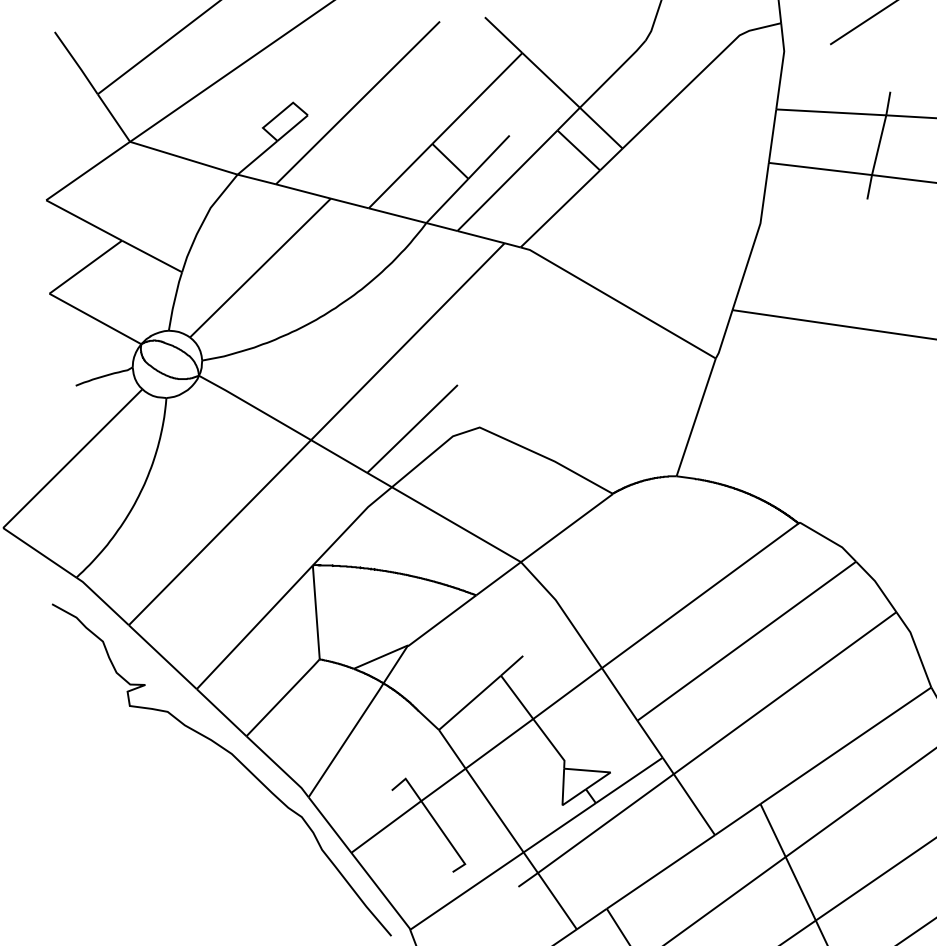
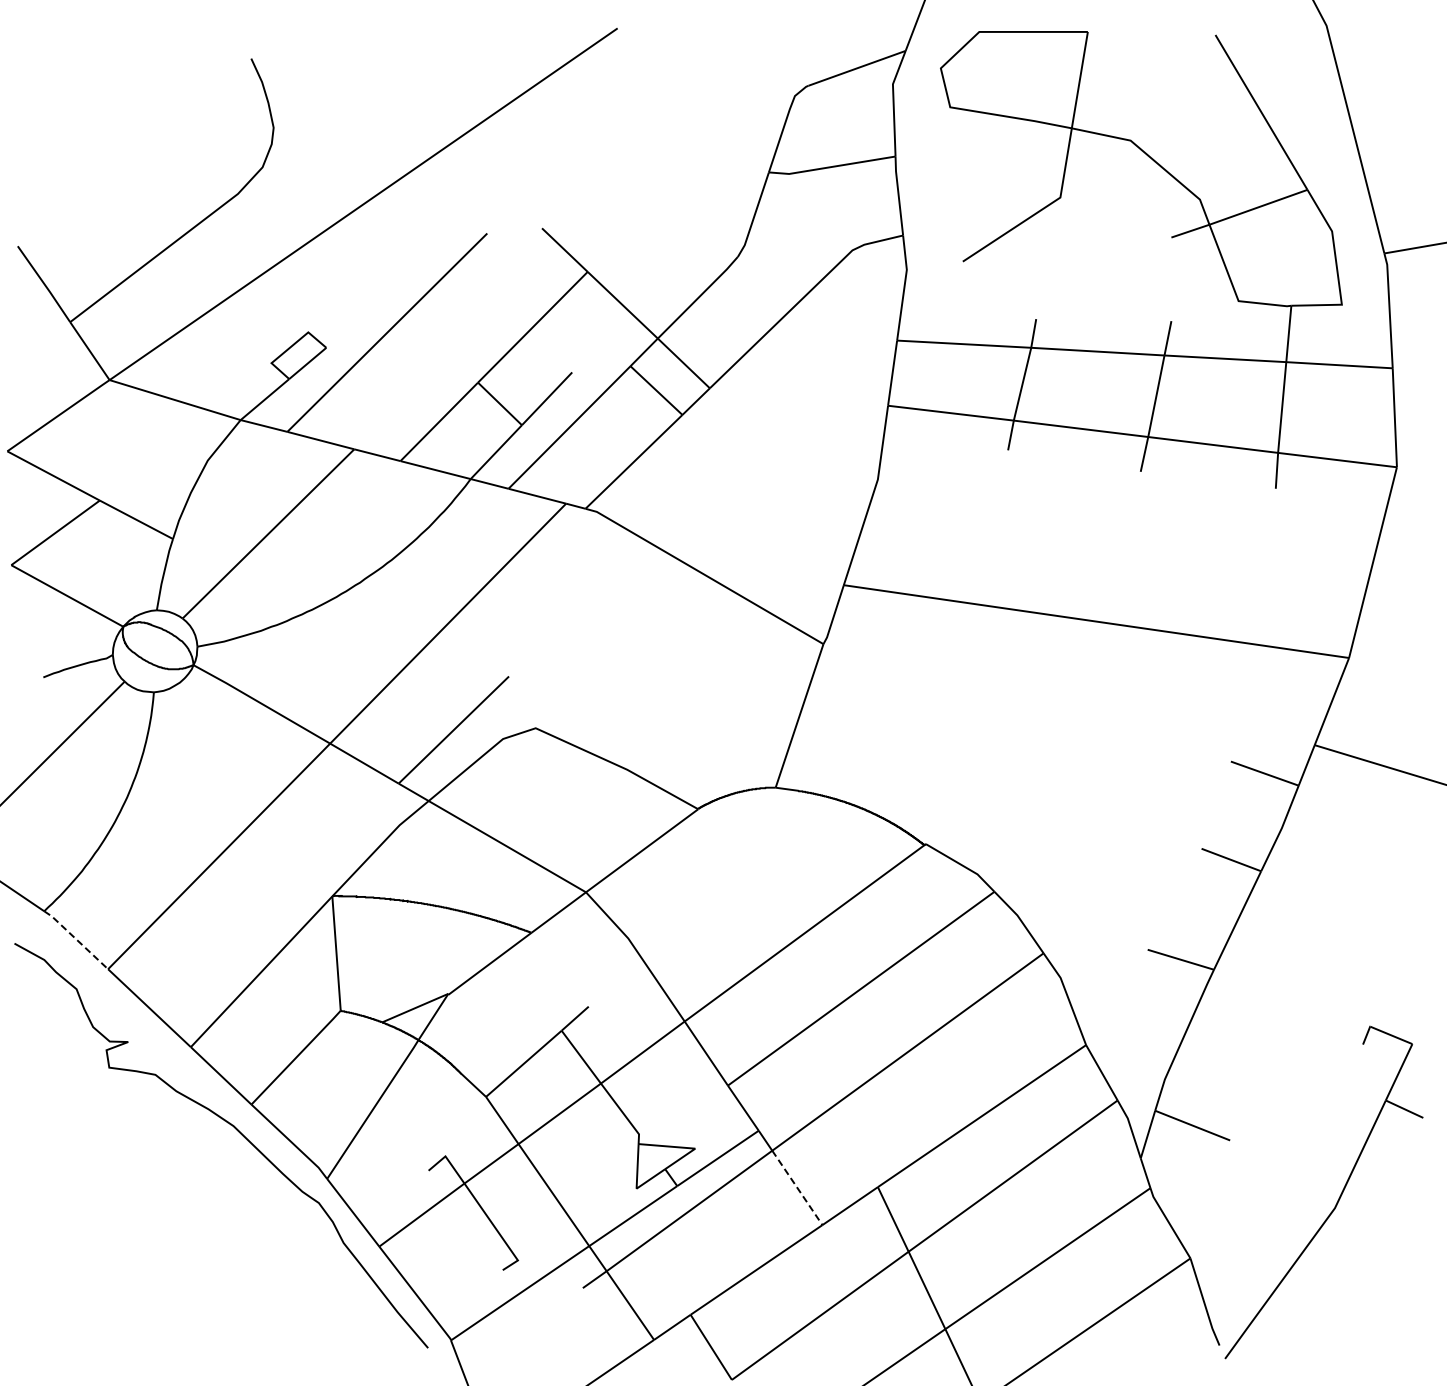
line: (102, 600) -> (76, 939), solid -> dashed
line: (694, 804) -> (797, 1187), solid -> dashed

